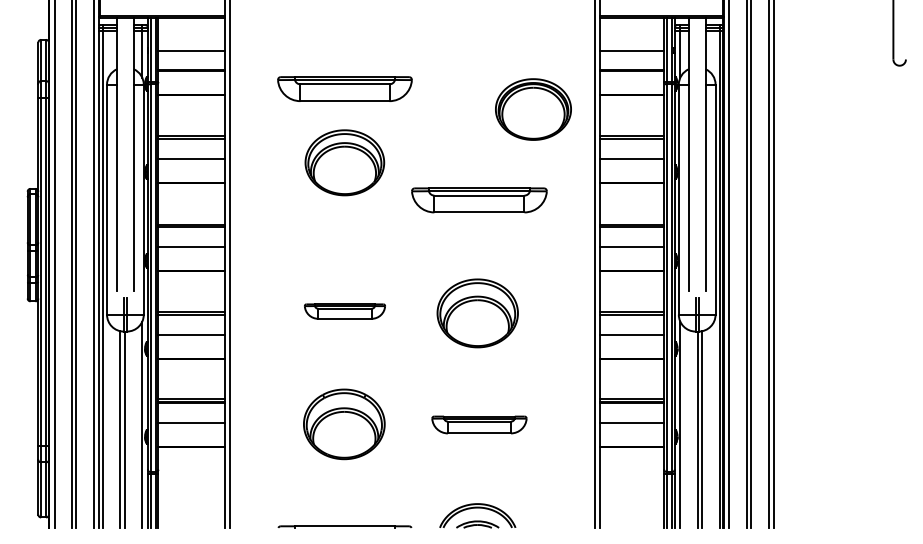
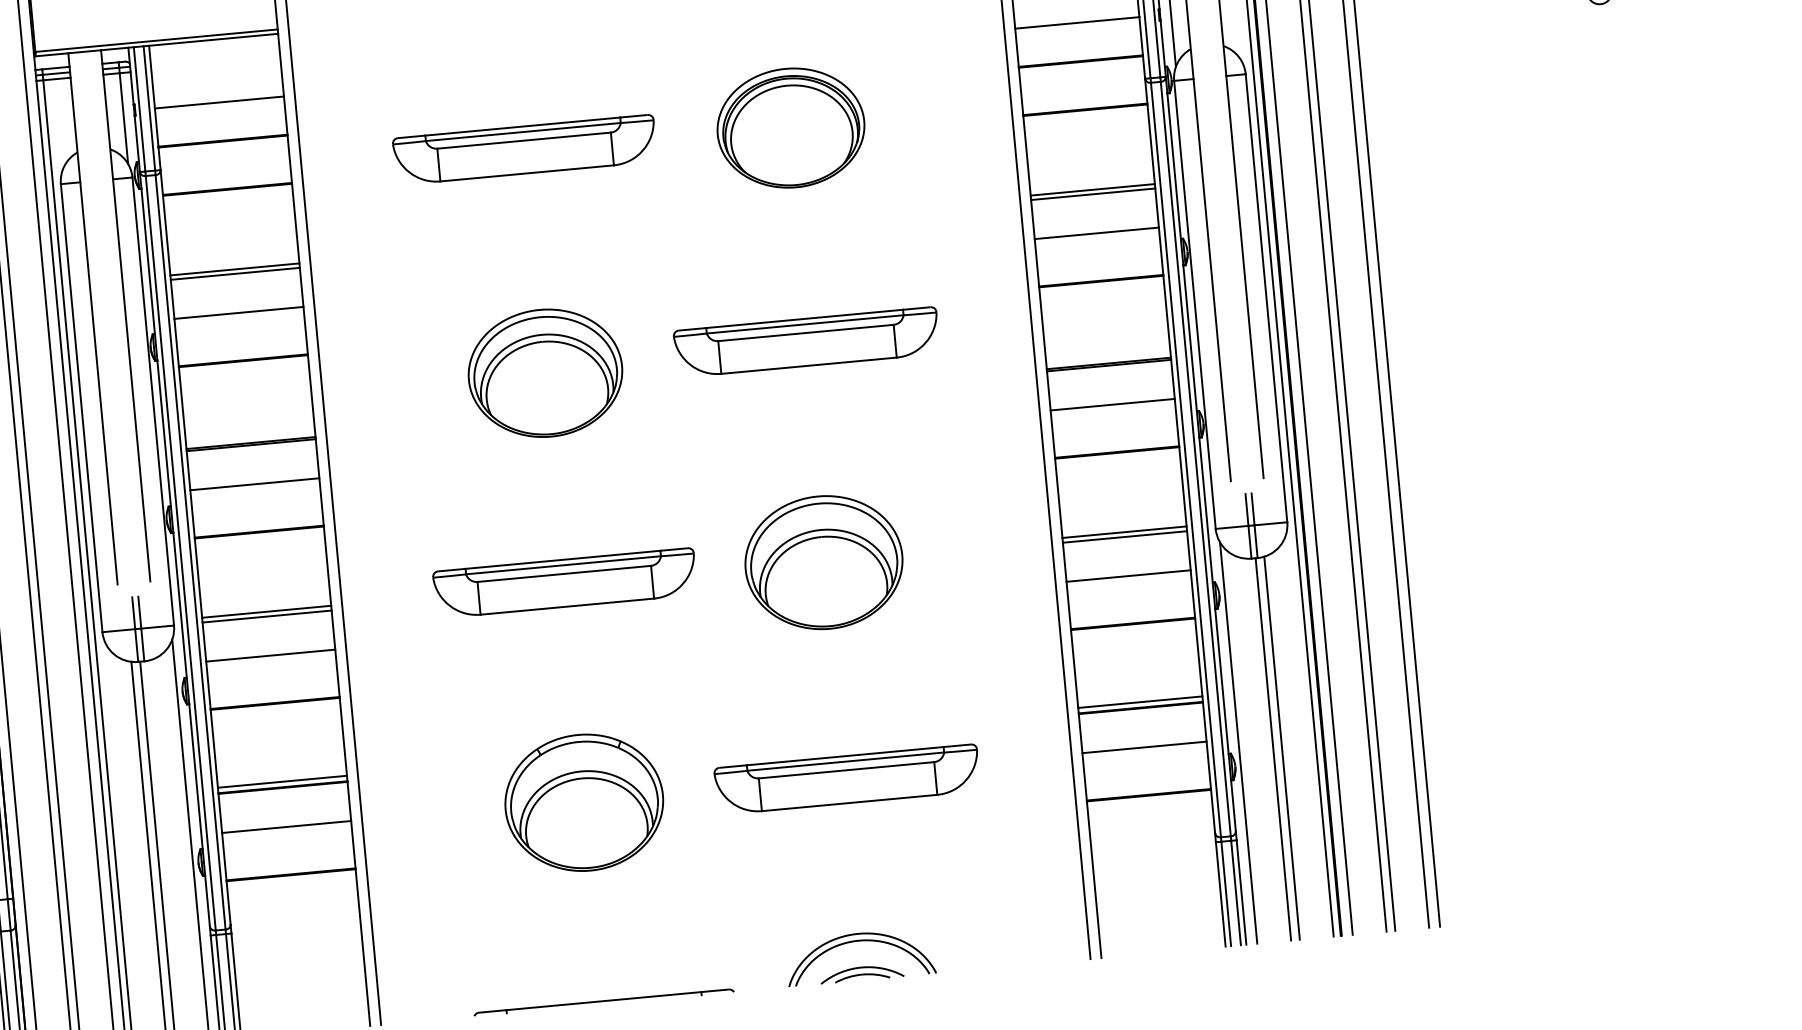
part: (533, 109) -> (791, 127), moved
part: (344, 162) -> (544, 372), moved
part: (344, 311) -> (564, 582), size x1.67
part: (479, 424) -> (847, 778), size x1.43

